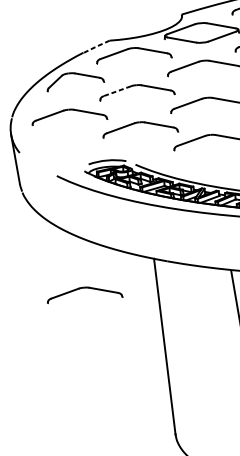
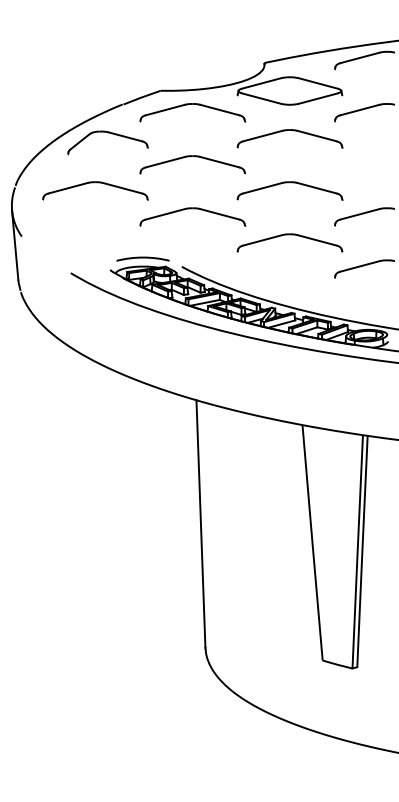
line: (96, 46) -> (141, 97), dashed -> solid
line: (117, 91) -> (165, 162), dashed -> solid
part: (84, 288) -> (95, 433), removed

